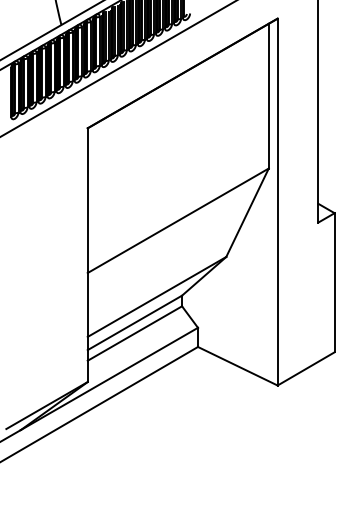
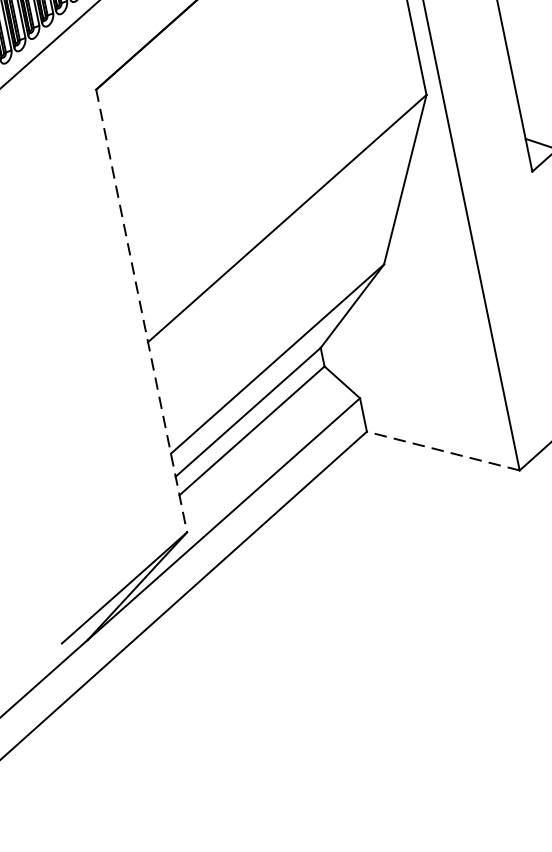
line: (87, 255) -> (141, 311), solid -> dashed
line: (237, 366) -> (442, 451), solid -> dashed

